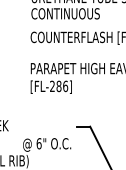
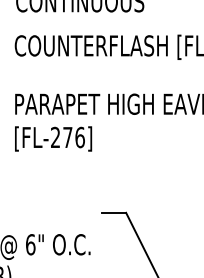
text: (58, 86) -> (66, 137), [FL-286] -> [FL-276]

